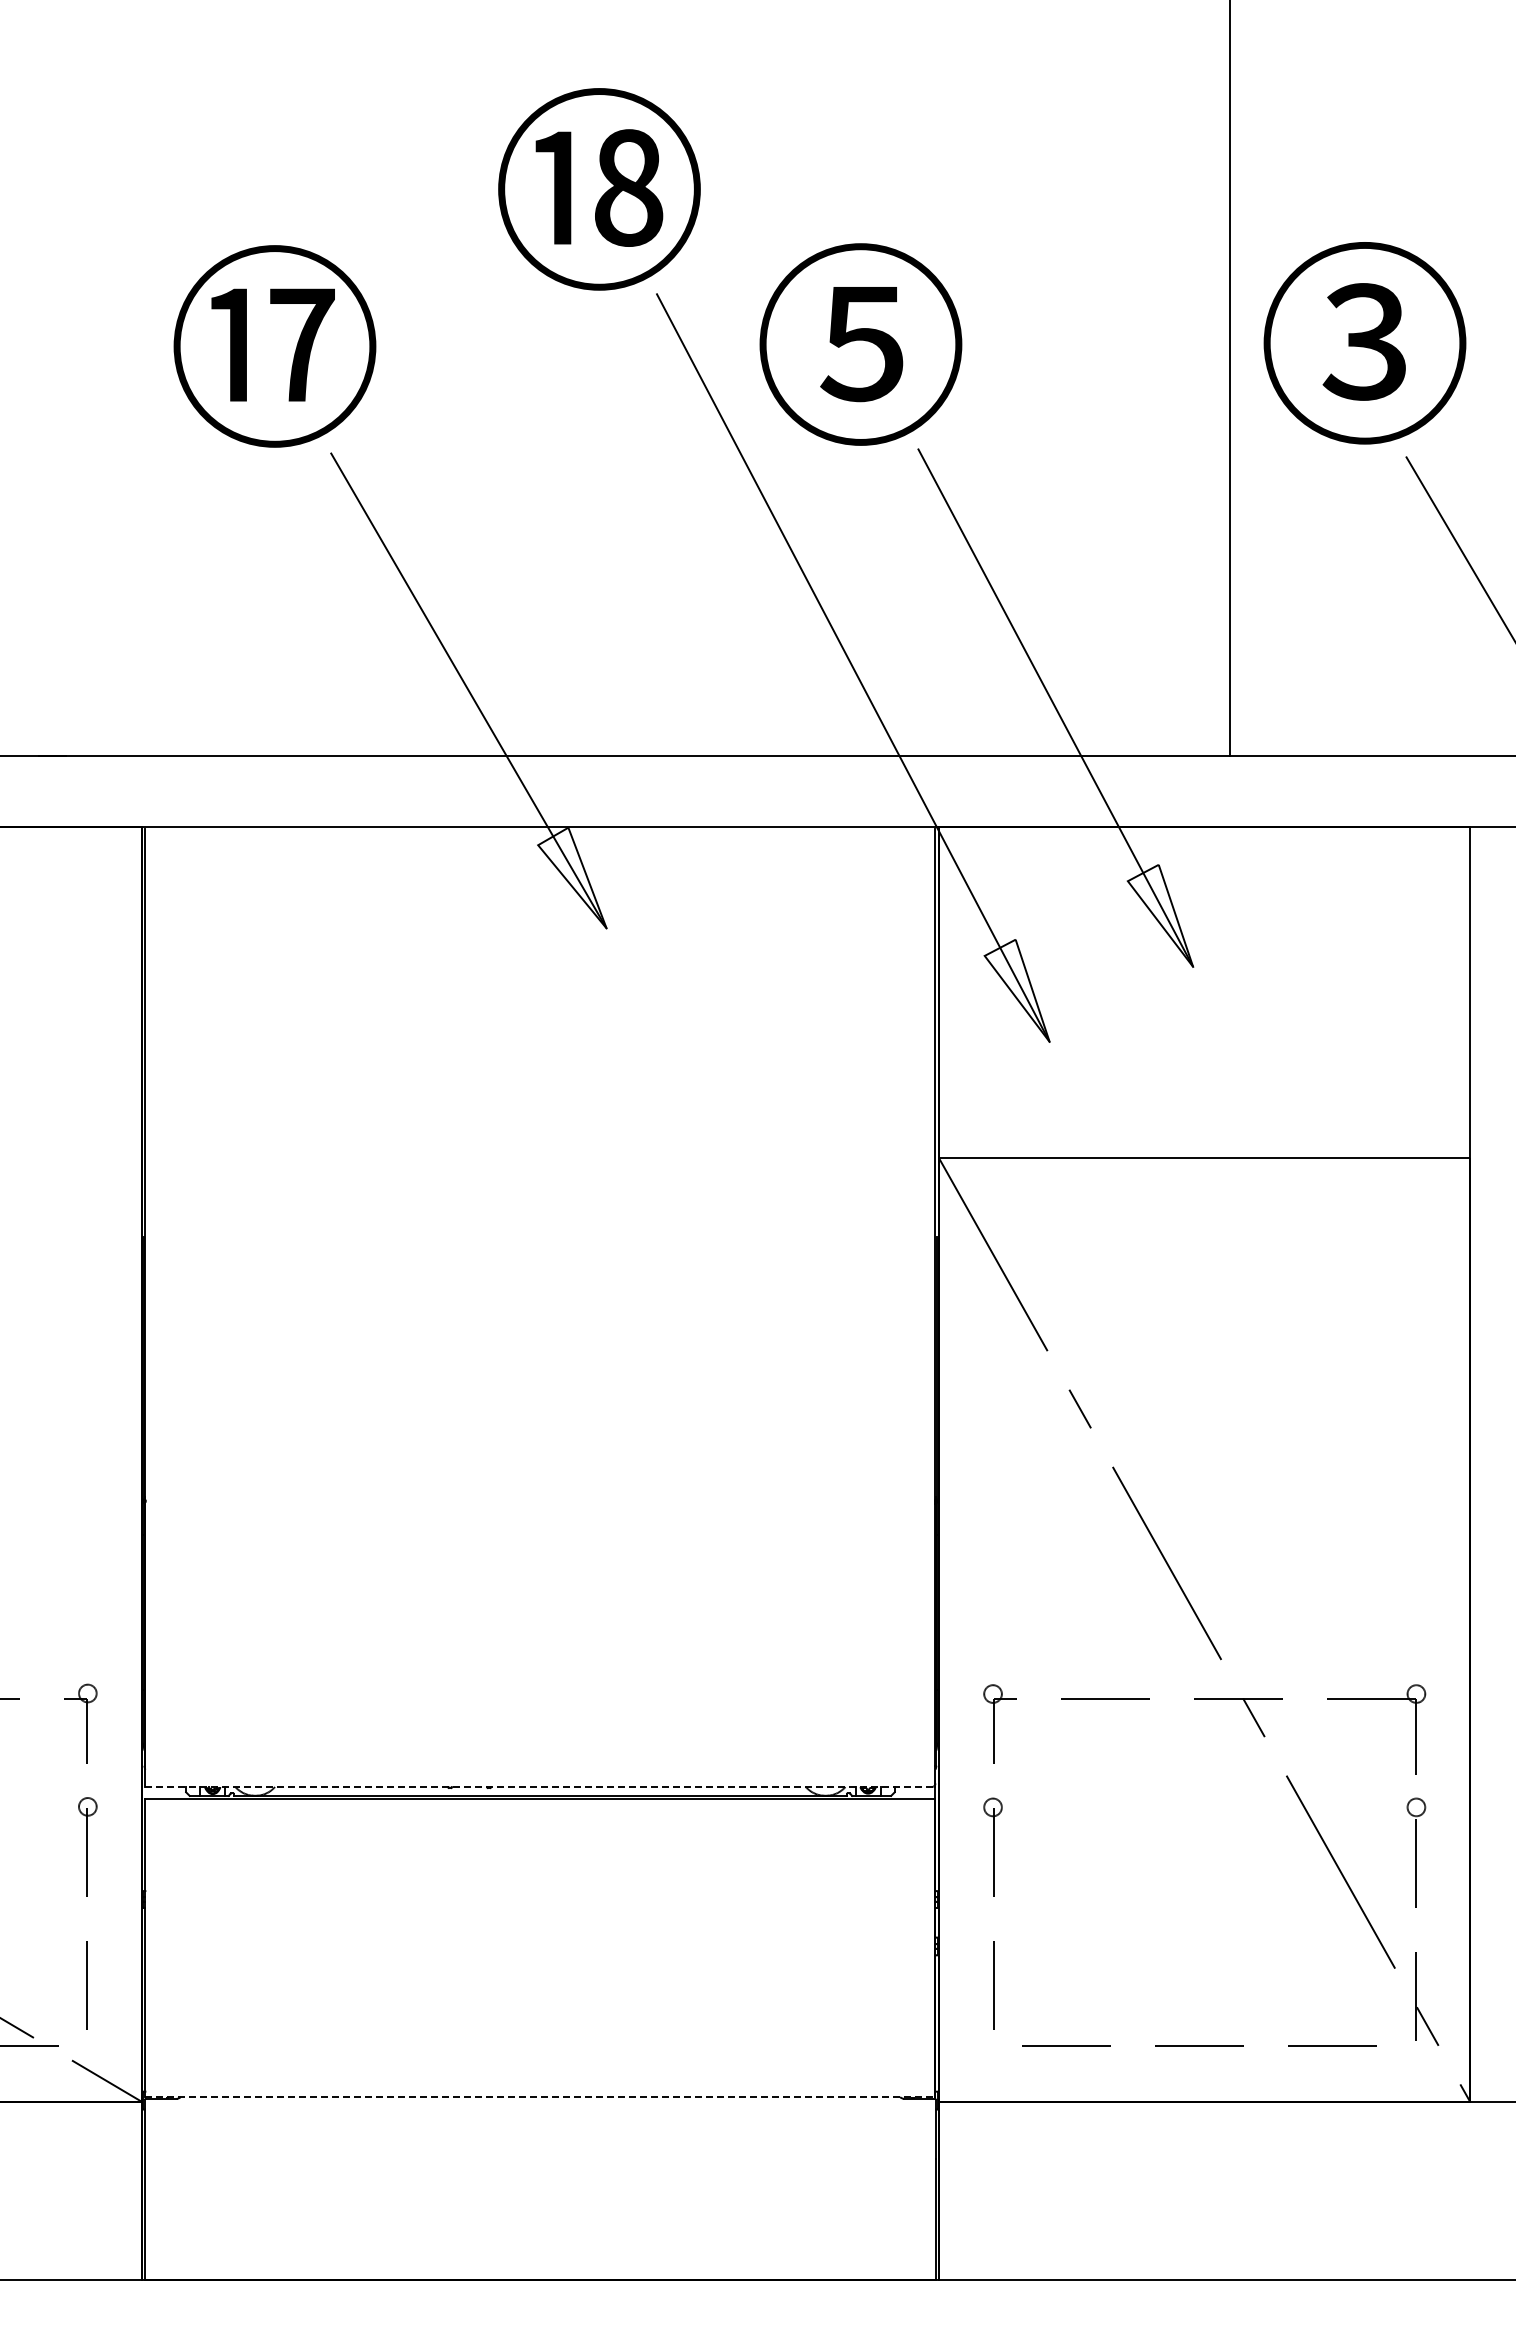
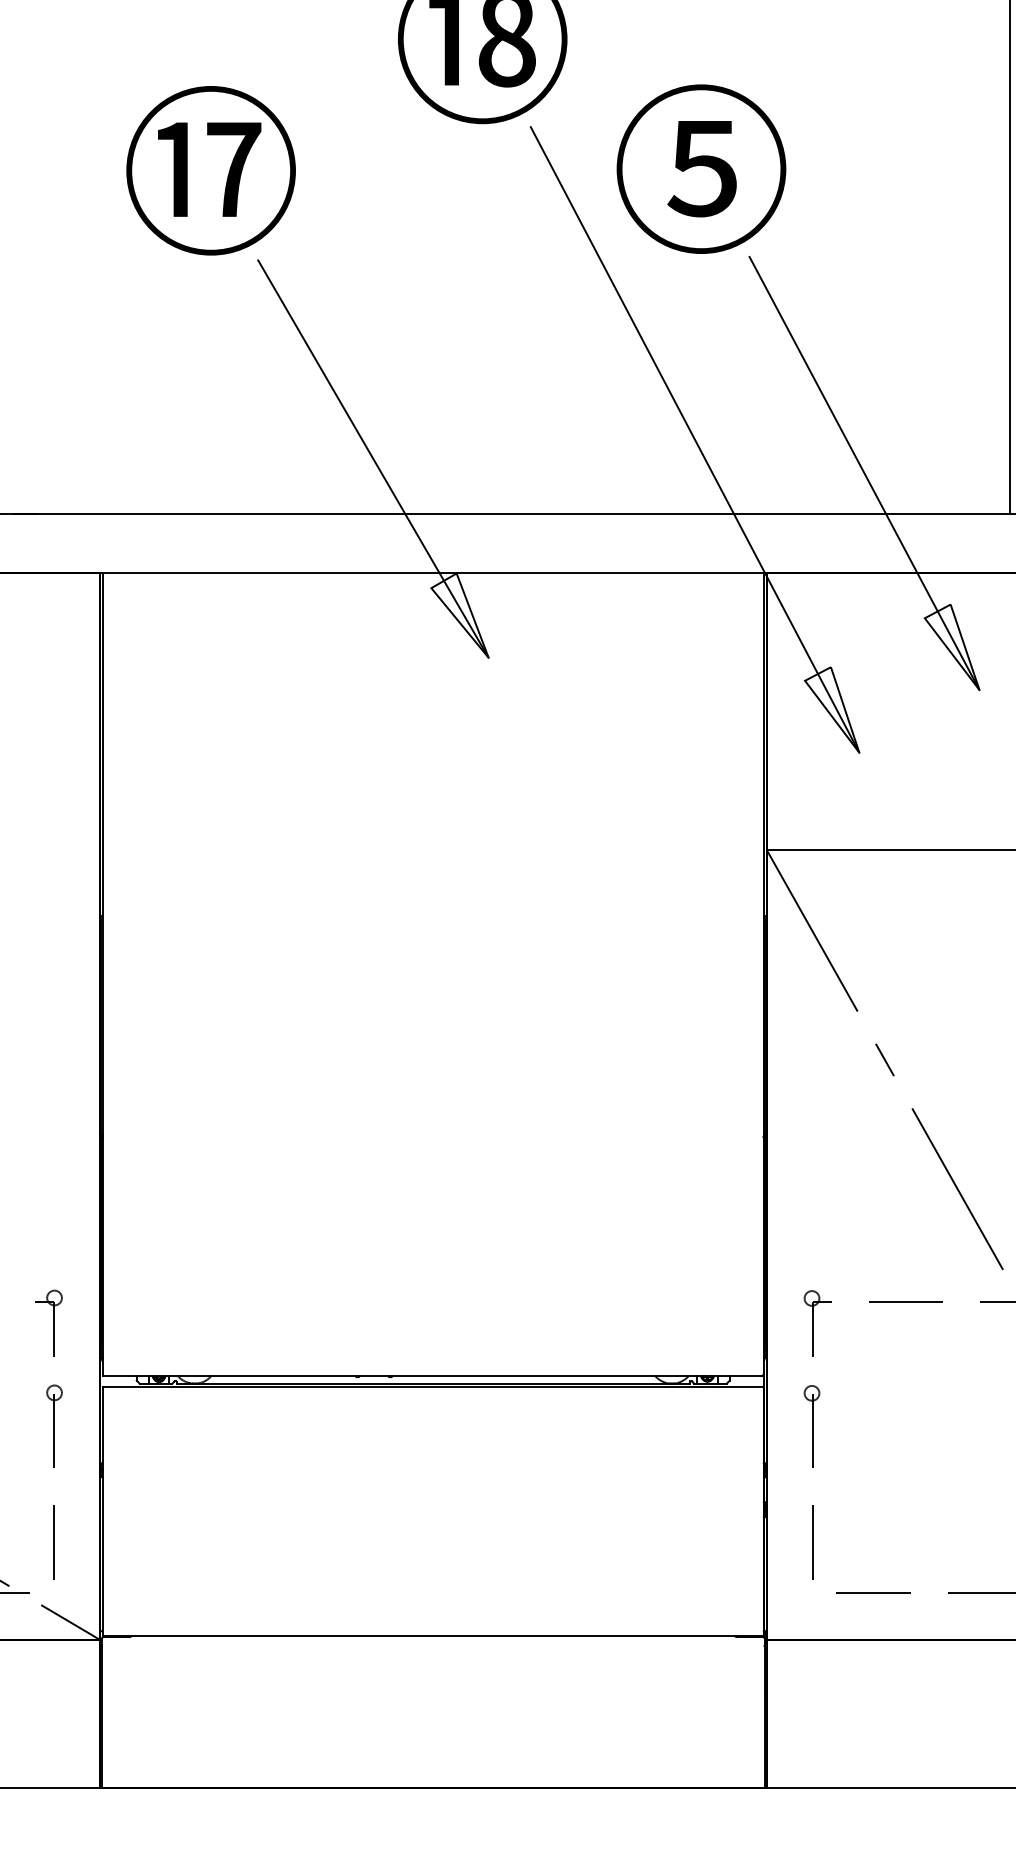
line: (540, 1787) -> (433, 1376), dashed -> solid
line: (540, 2097) -> (433, 1636), dashed -> solid

